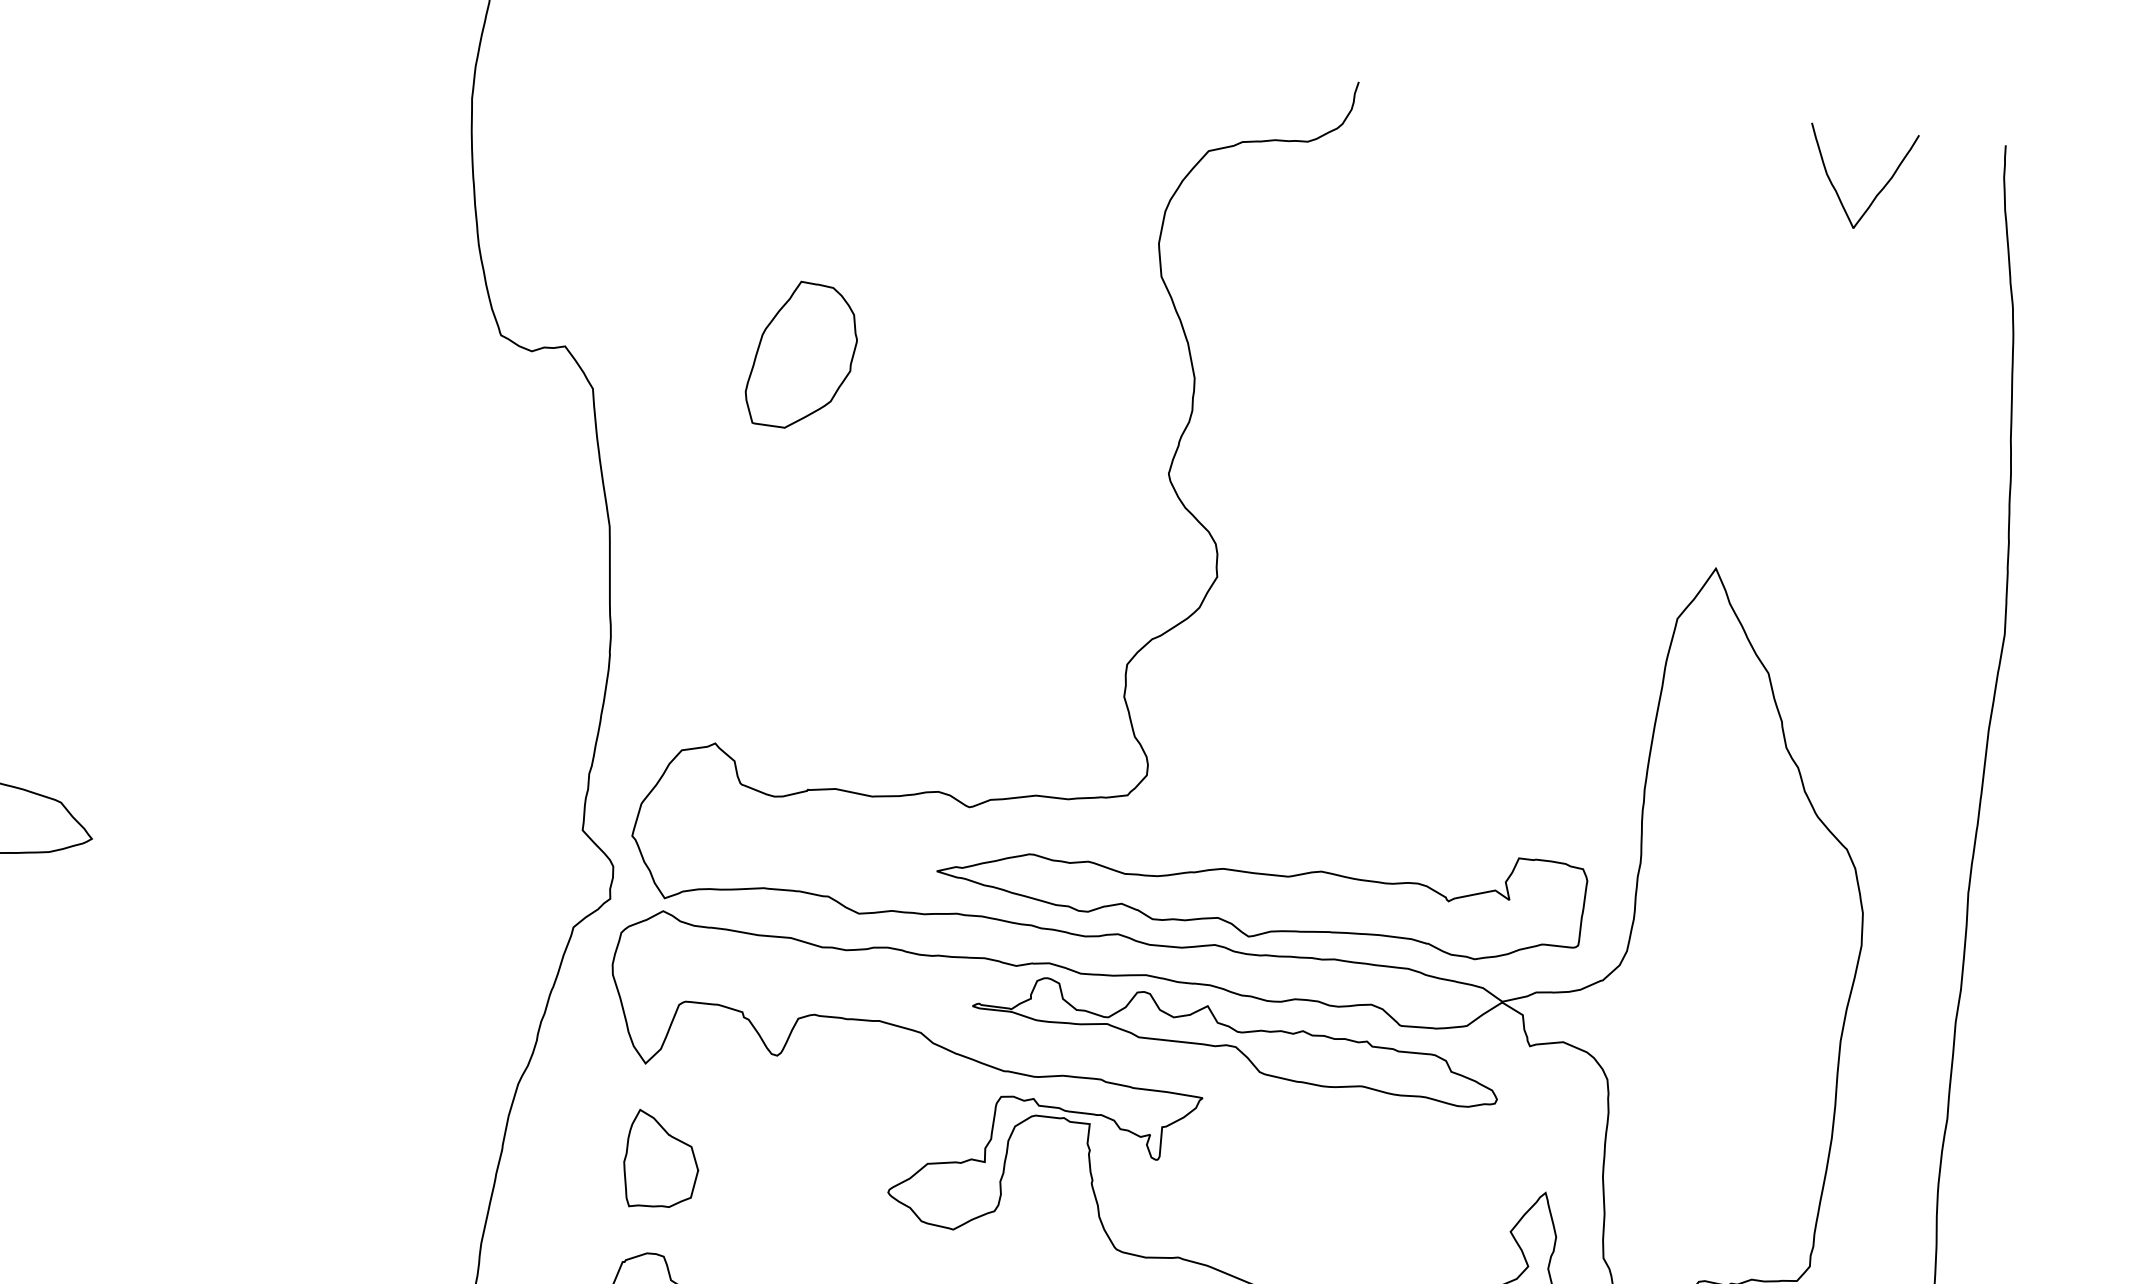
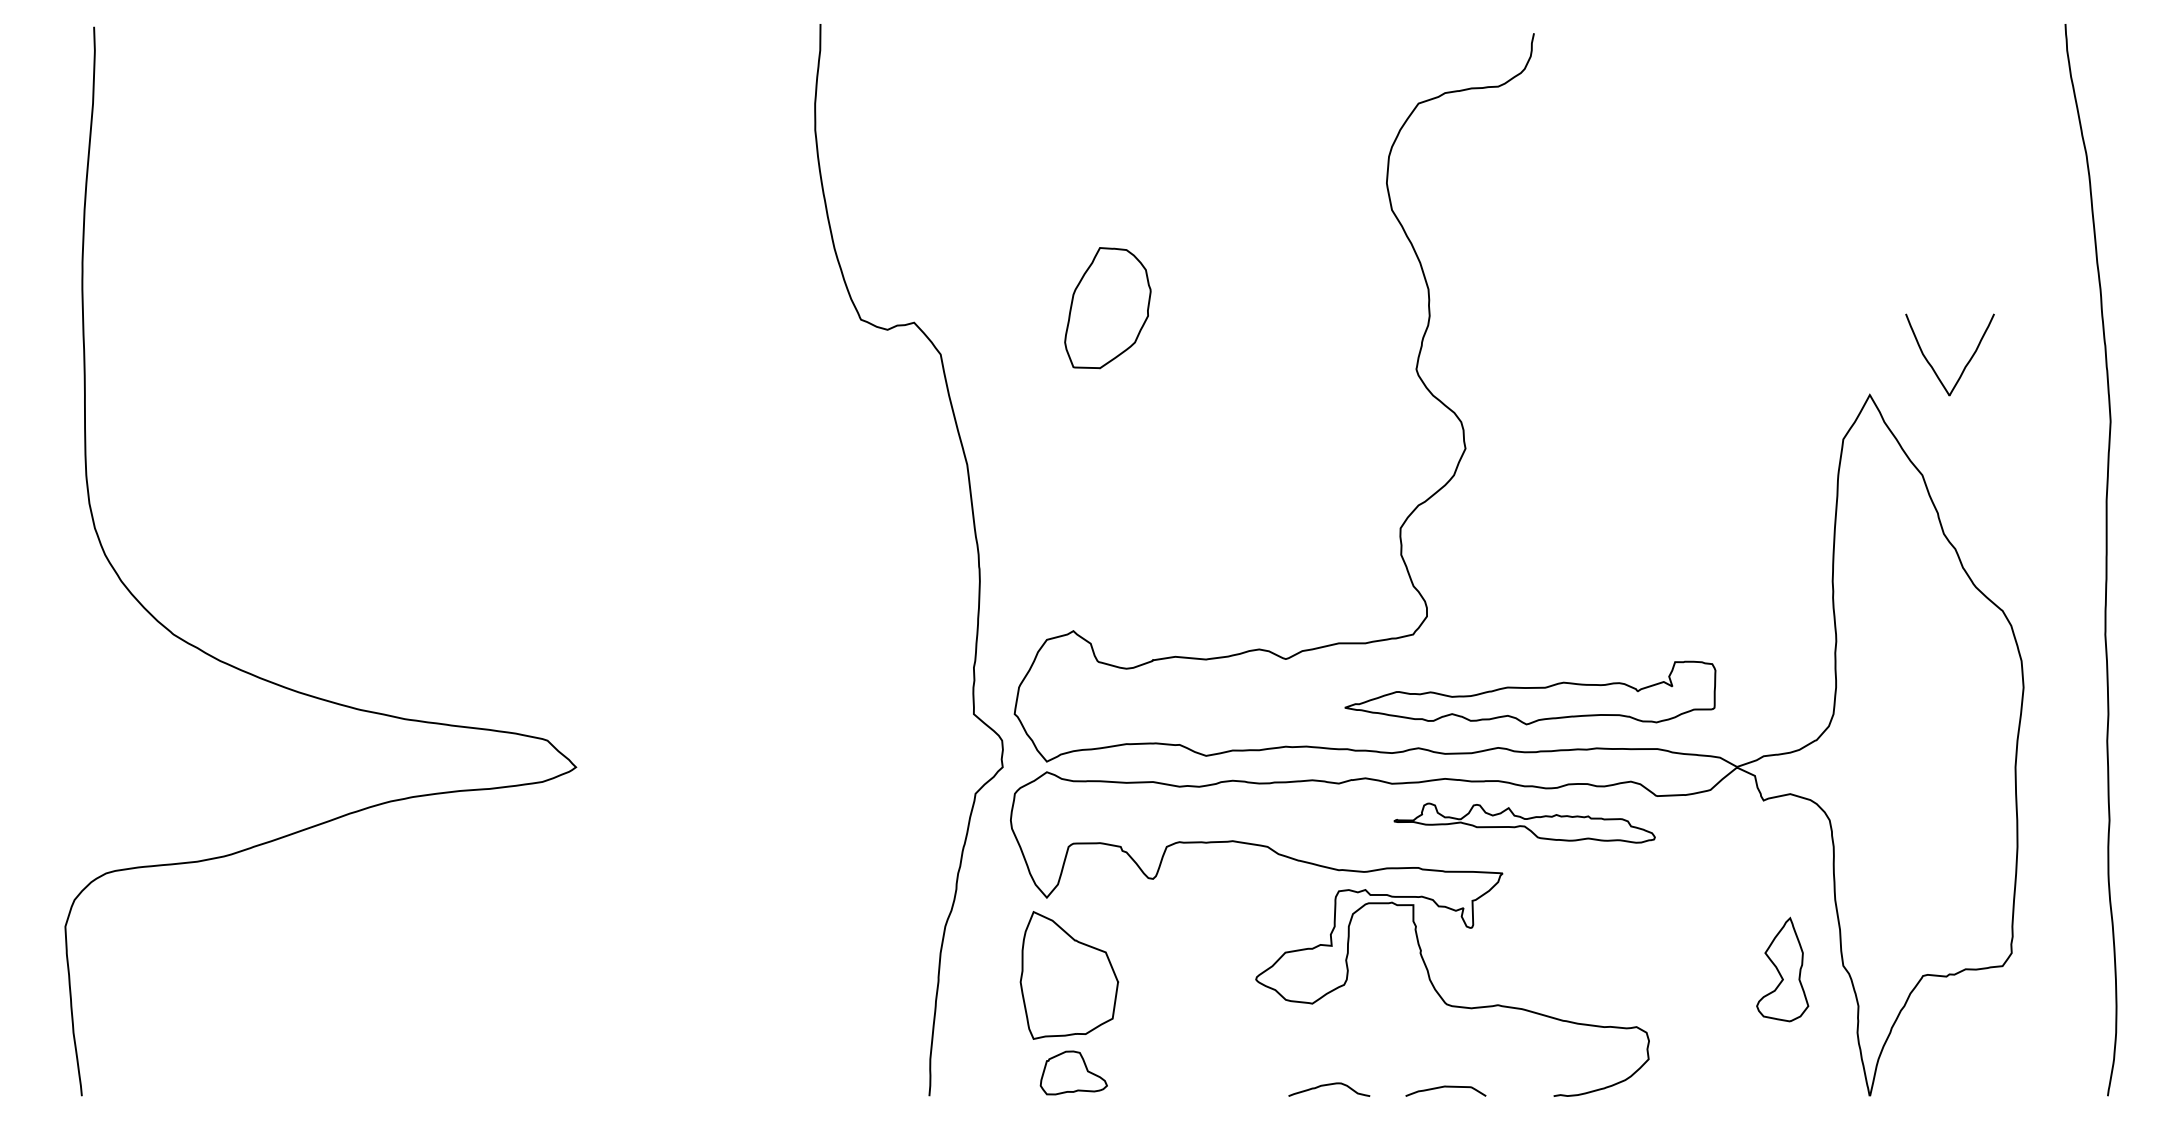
curve: (1875, 194) -> (1964, 366), moved
part: (1261, 882) -> (1530, 692), size x0.7
part: (1236, 1039) -> (1524, 822), size x0.6
part: (660, 1161) -> (1068, 975), size x1.6

